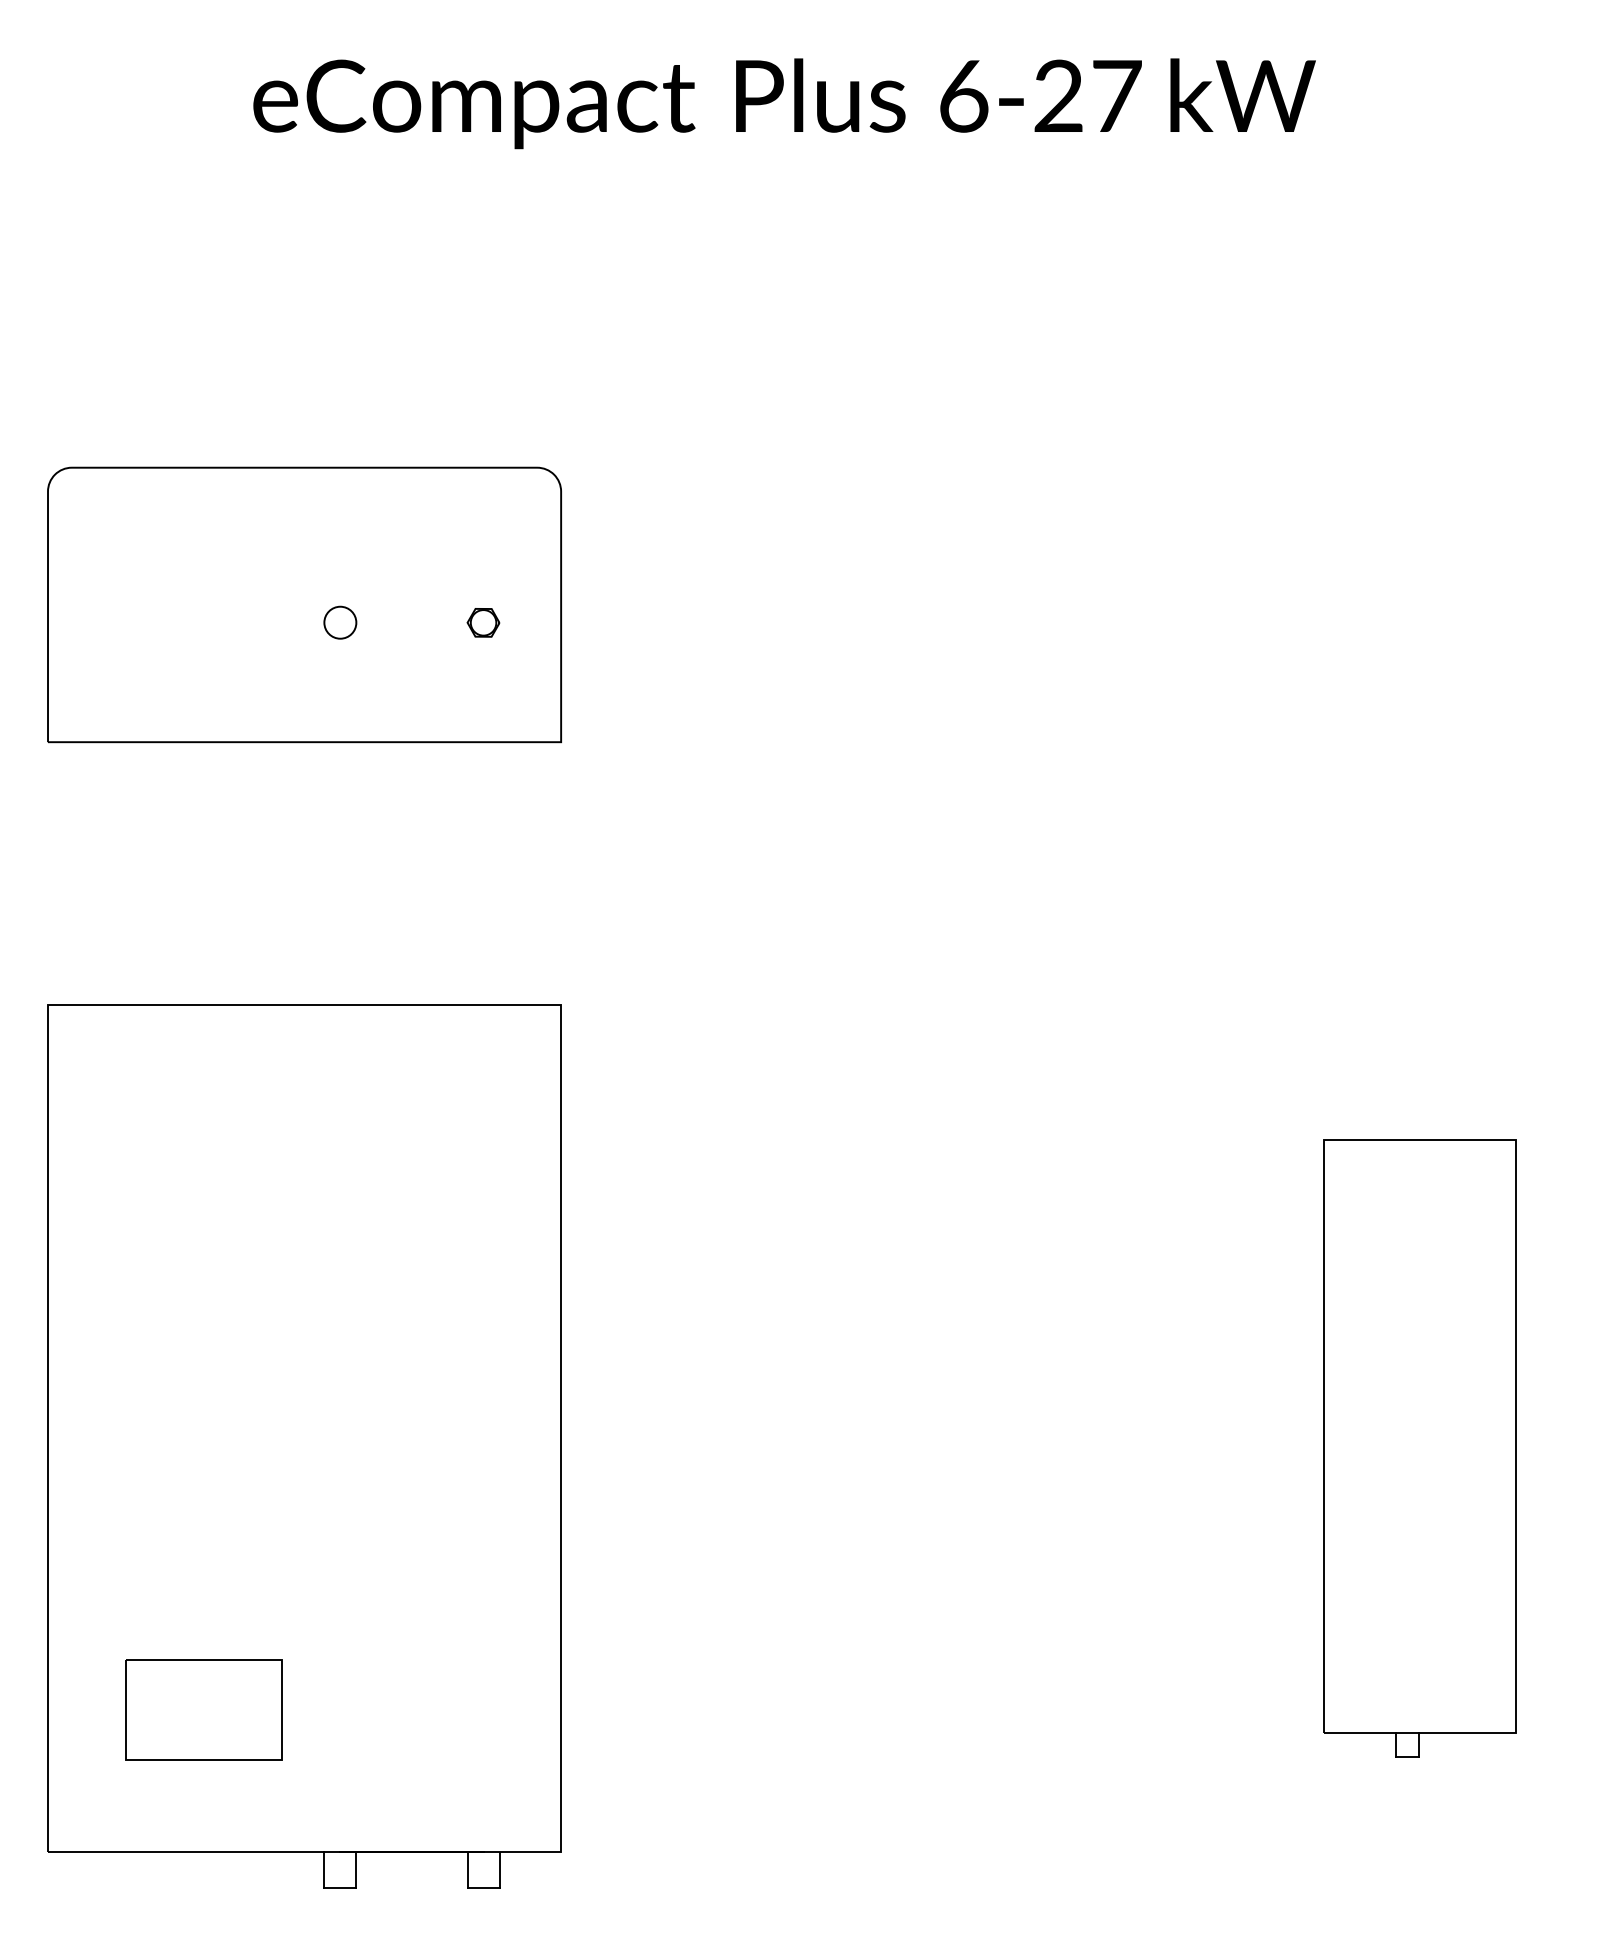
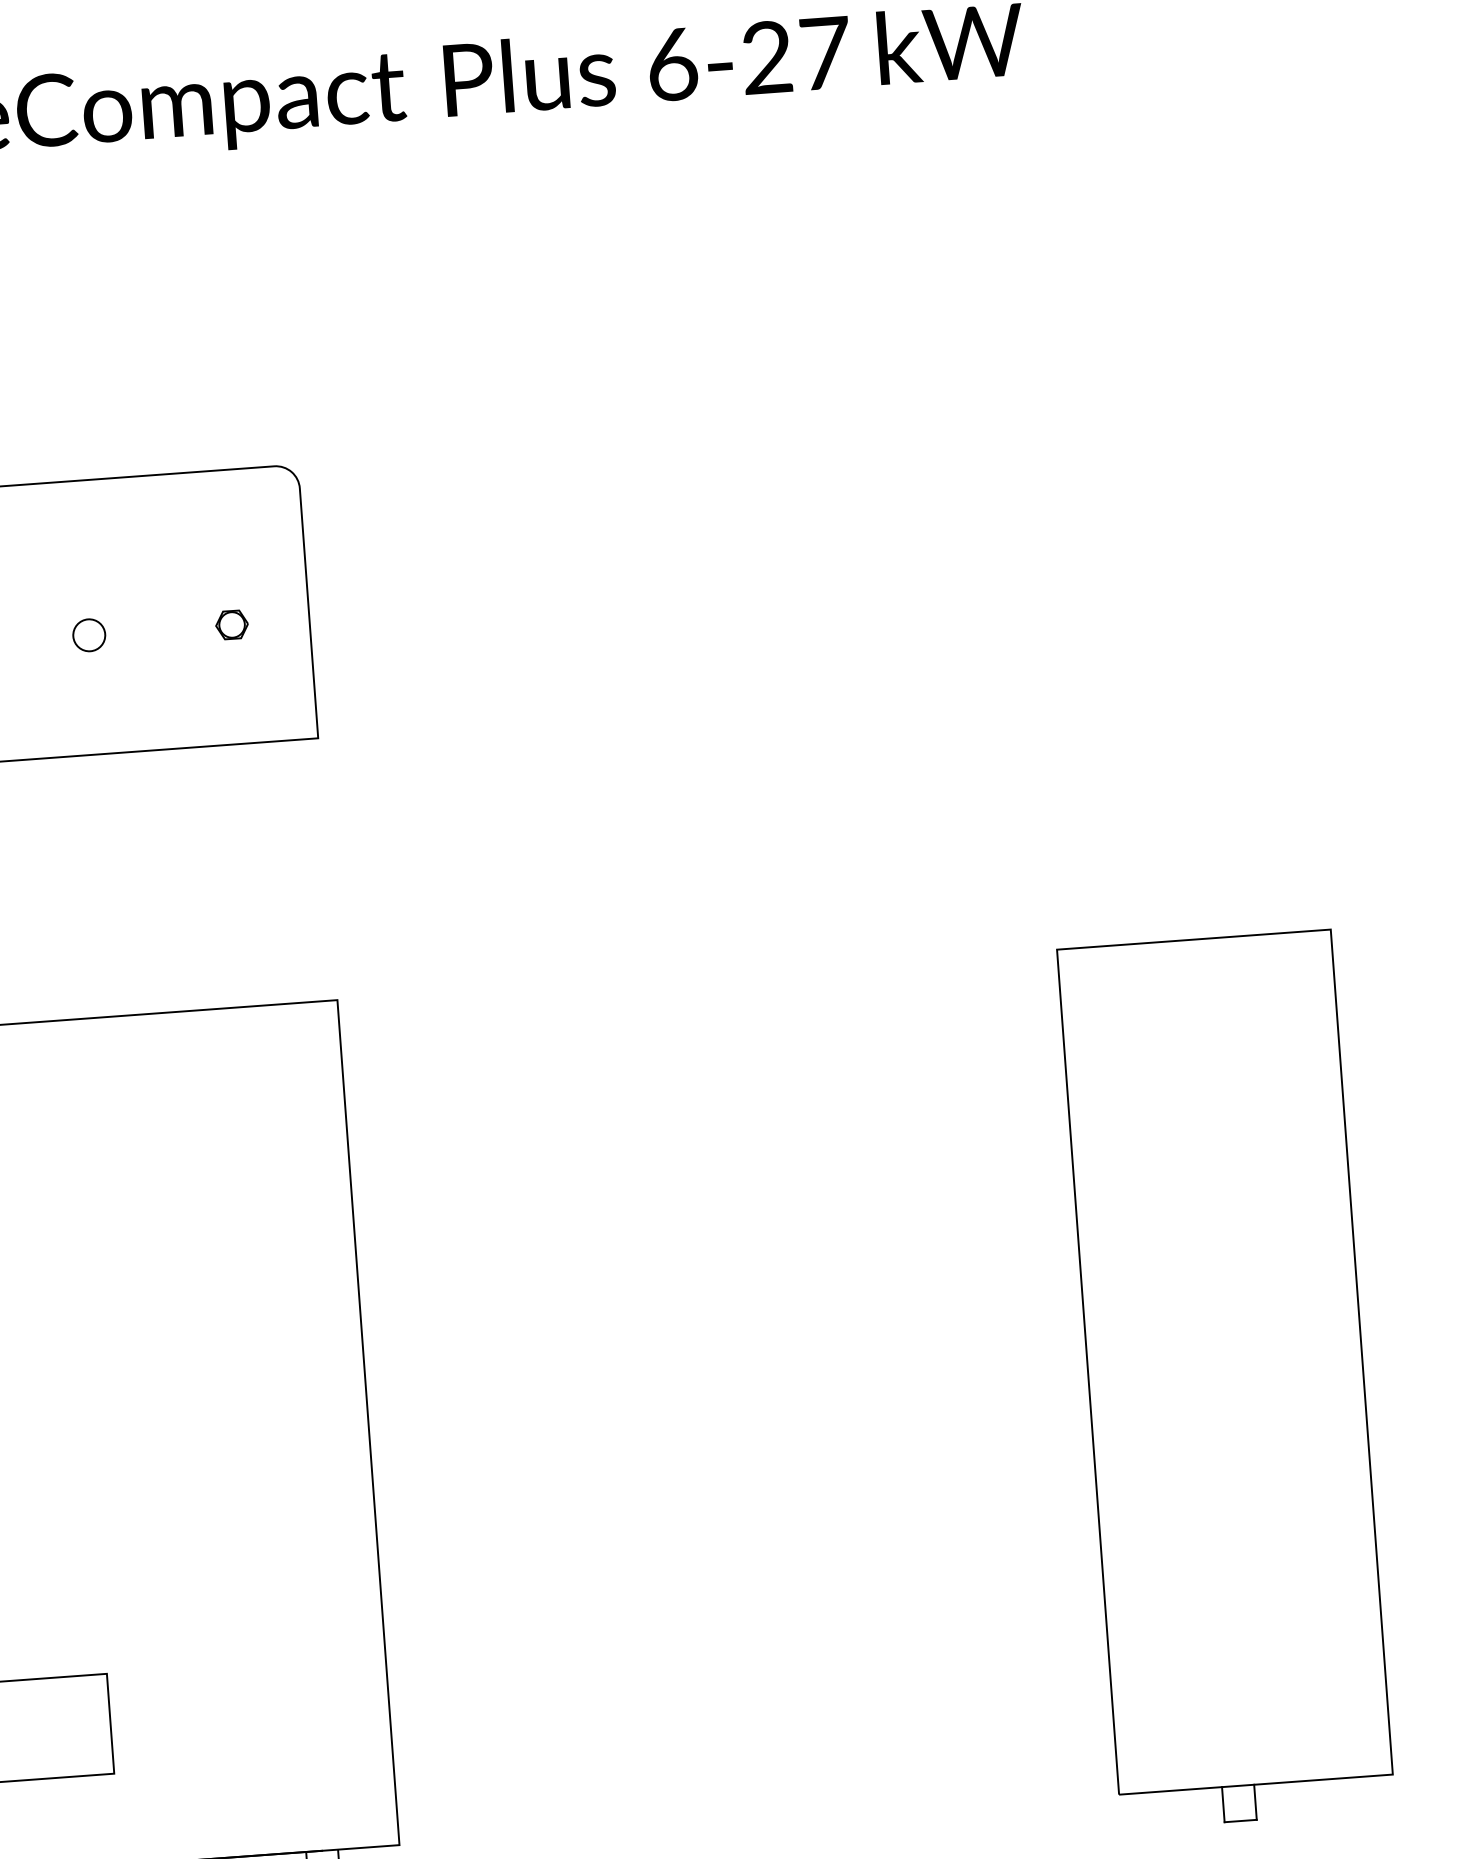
part: (1419, 1448) -> (1225, 1379), size x1.43

